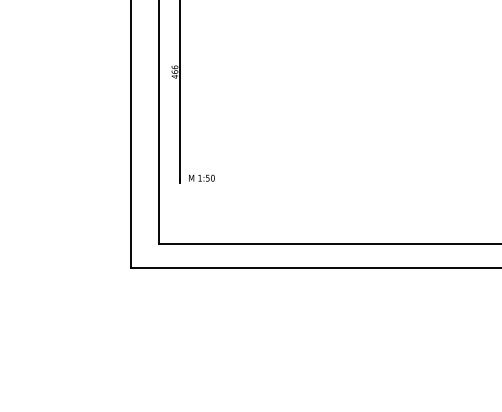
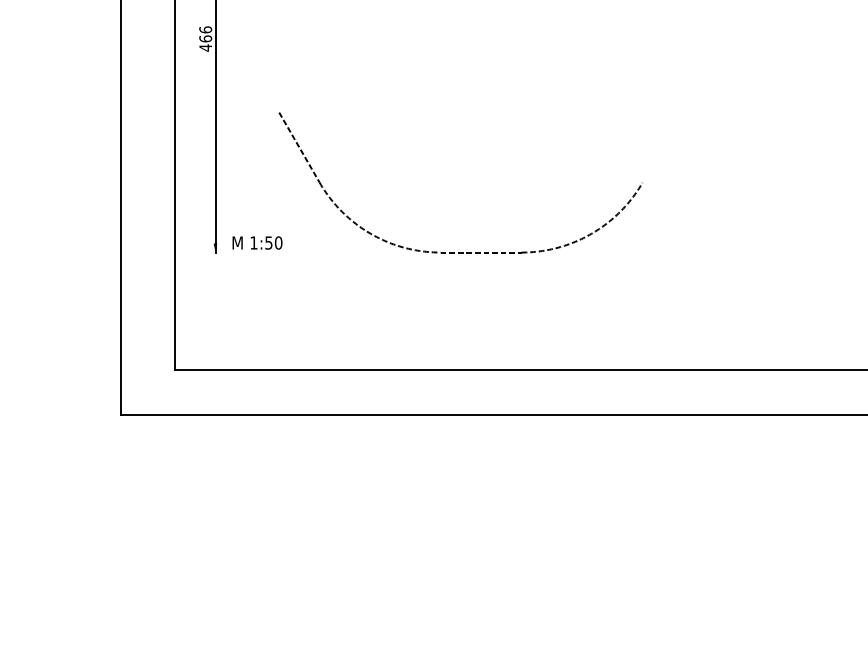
part: (307, 182) -> (460, 251), added

